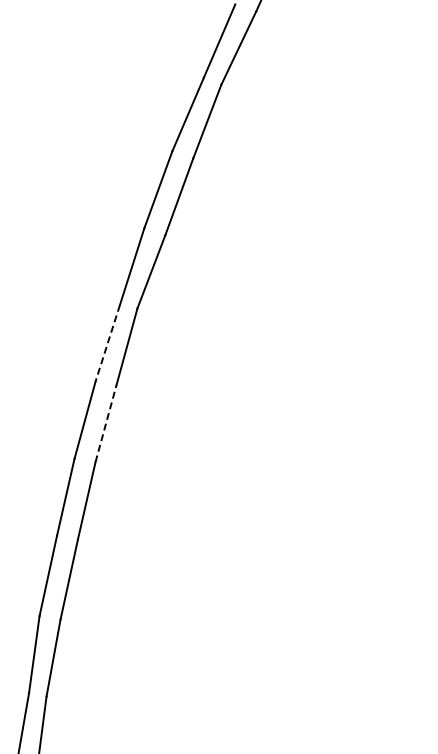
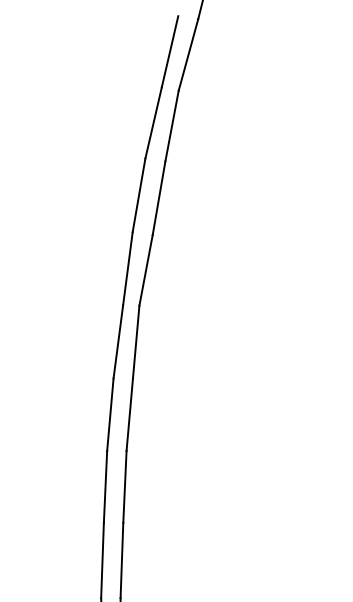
line: (107, 343) -> (118, 341), dashed -> solid
line: (105, 423) -> (129, 414), dashed -> solid

